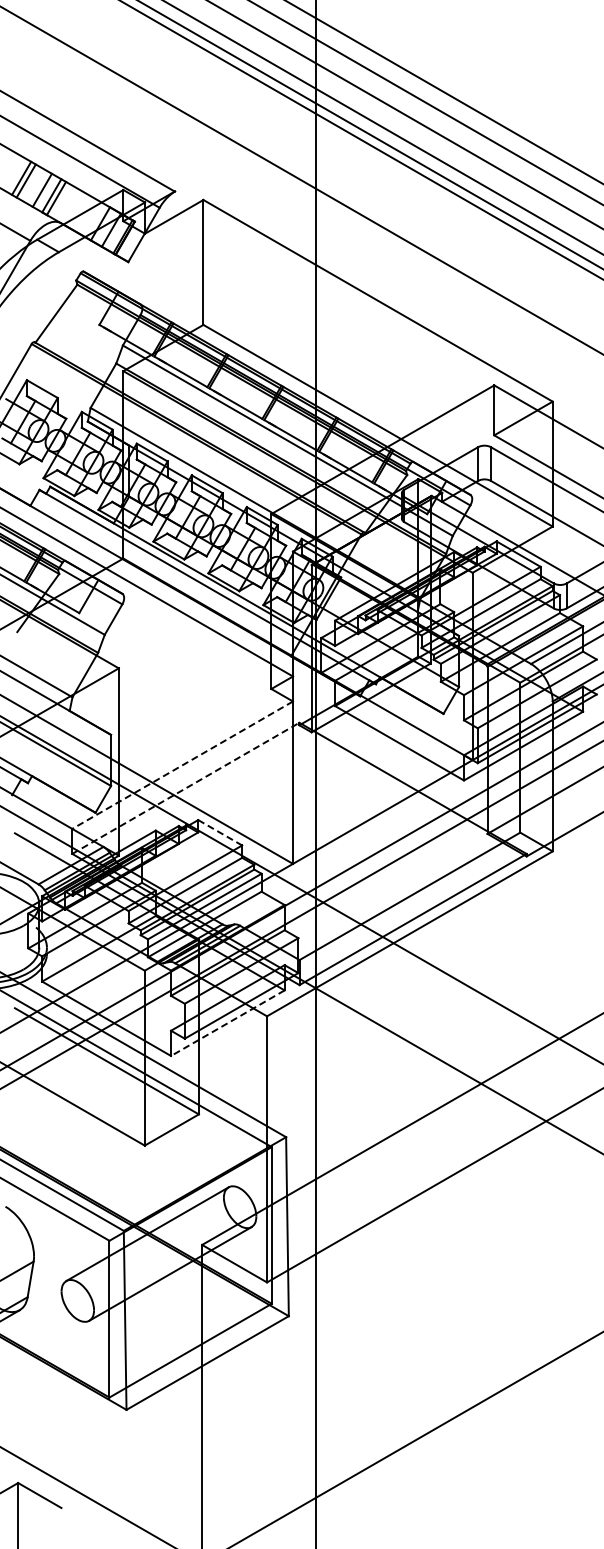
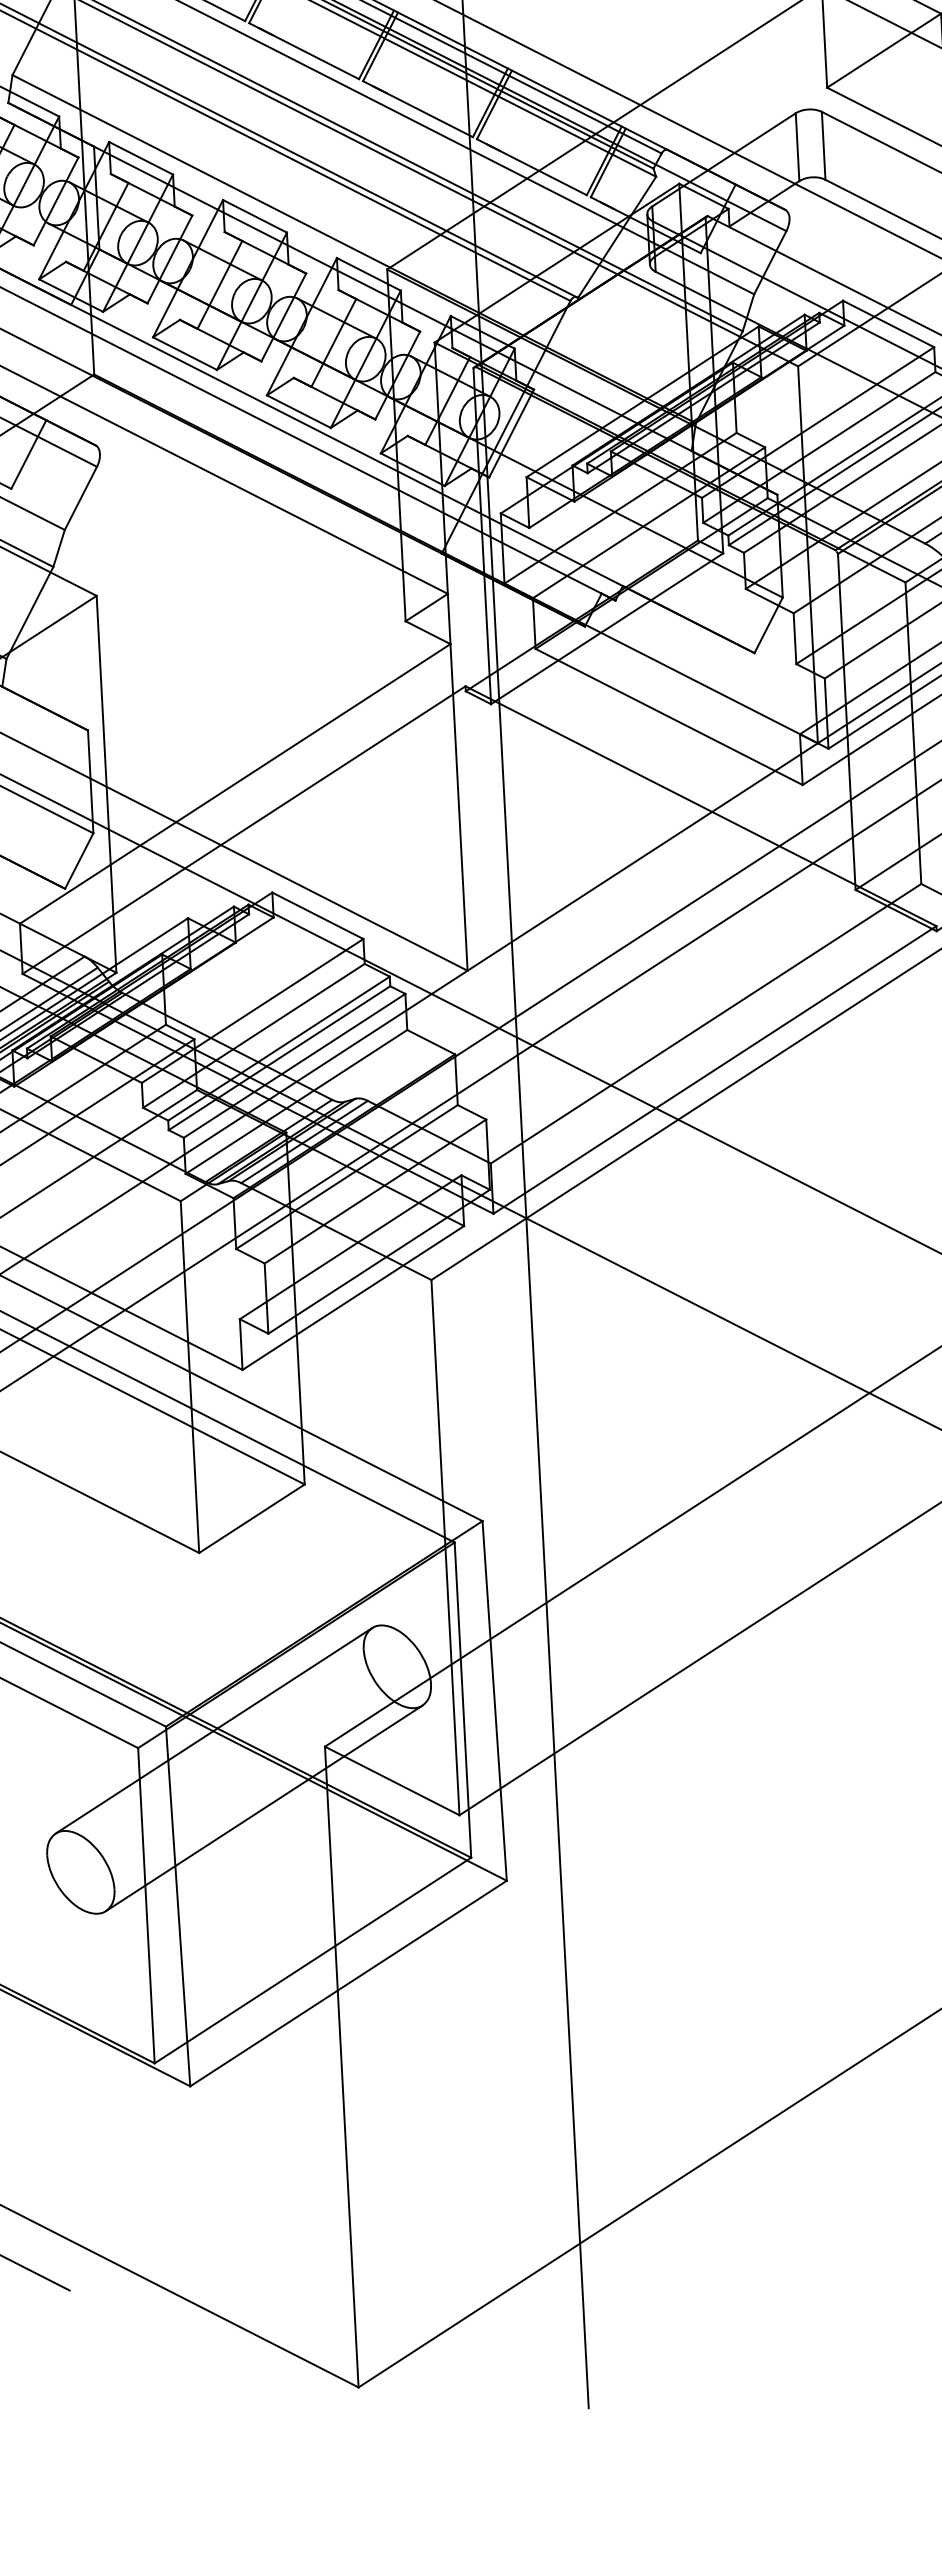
line: (182, 765) -> (234, 784), dashed -> solid
line: (186, 788) -> (245, 830), dashed -> solid
line: (220, 833) -> (318, 917), dashed -> solid
line: (227, 1023) -> (352, 1298), dashed -> solid

